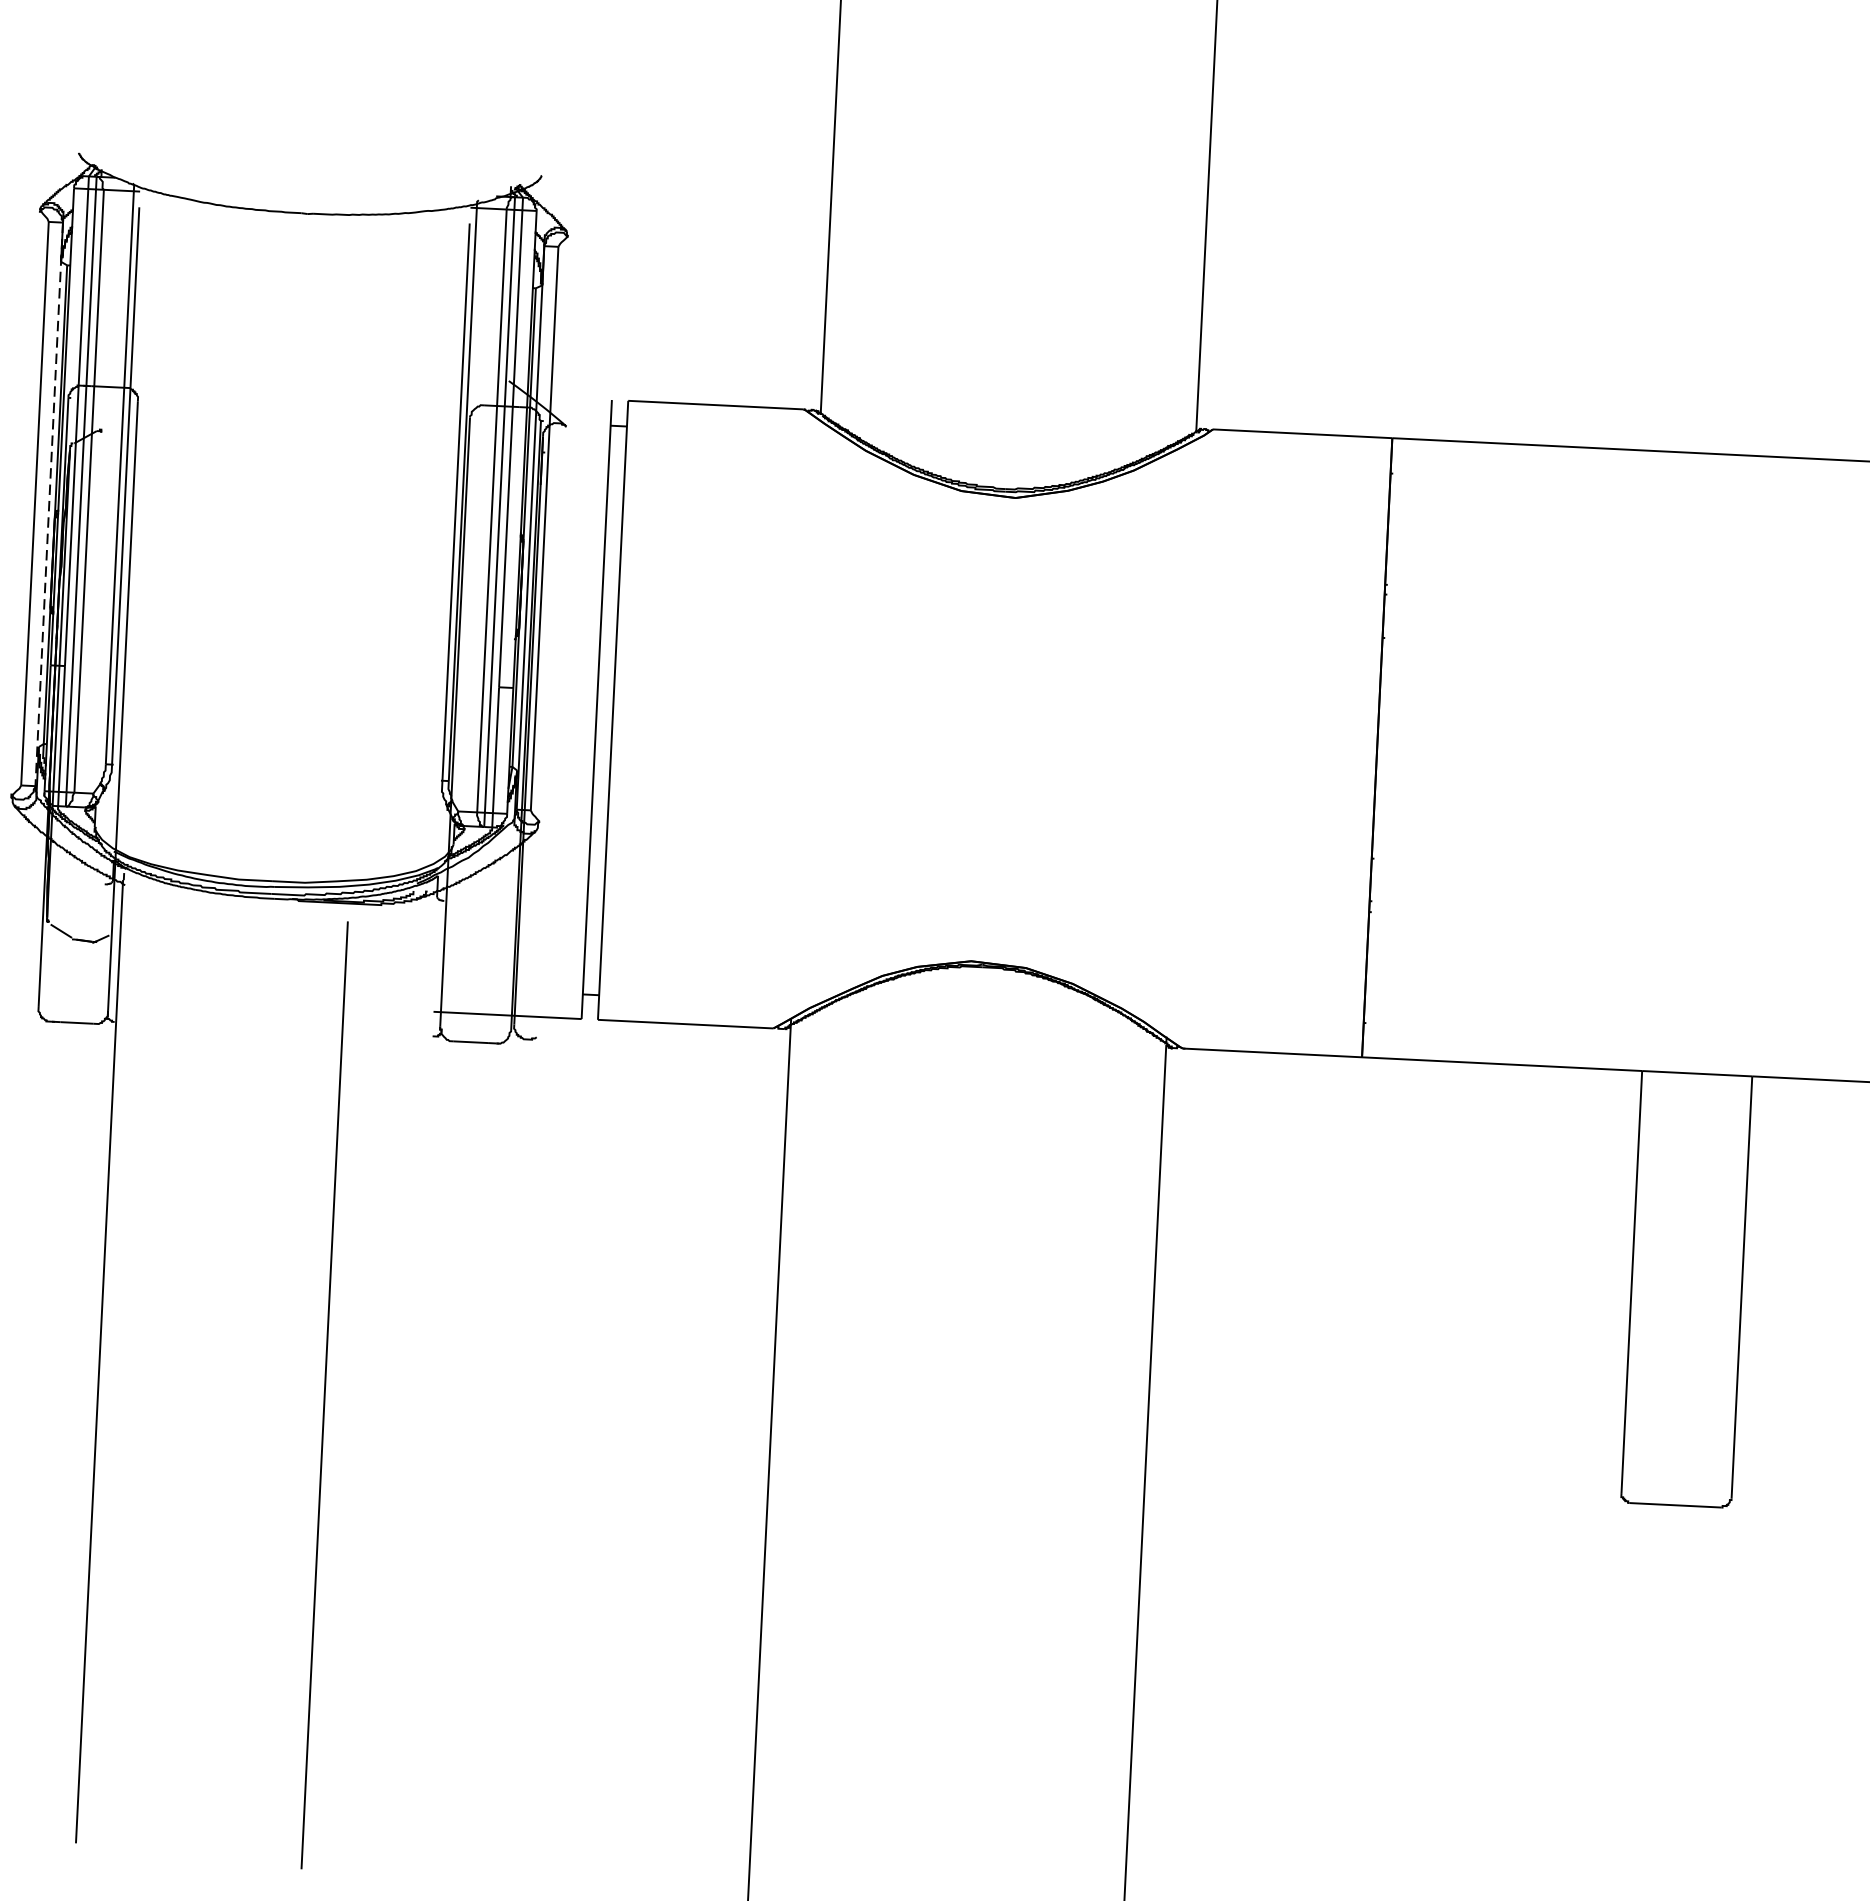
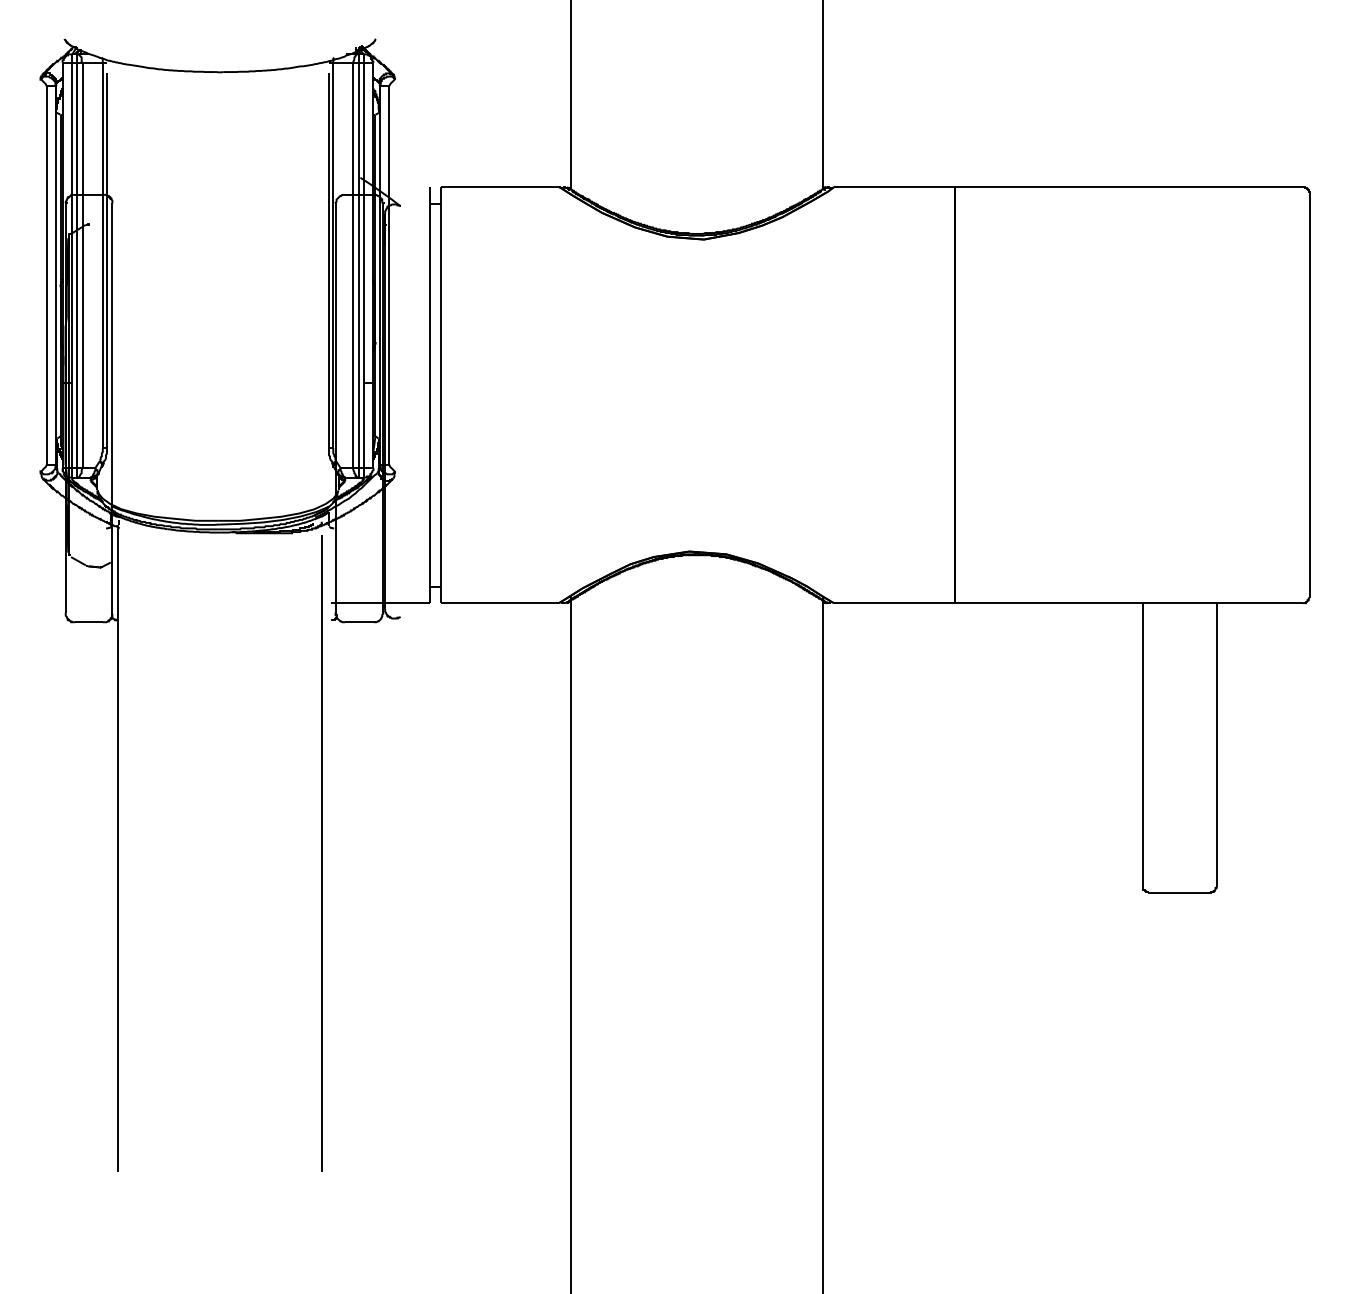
line: (49, 505) -> (56, 276), dashed -> solid
line: (323, 1394) -> (321, 853), moved

